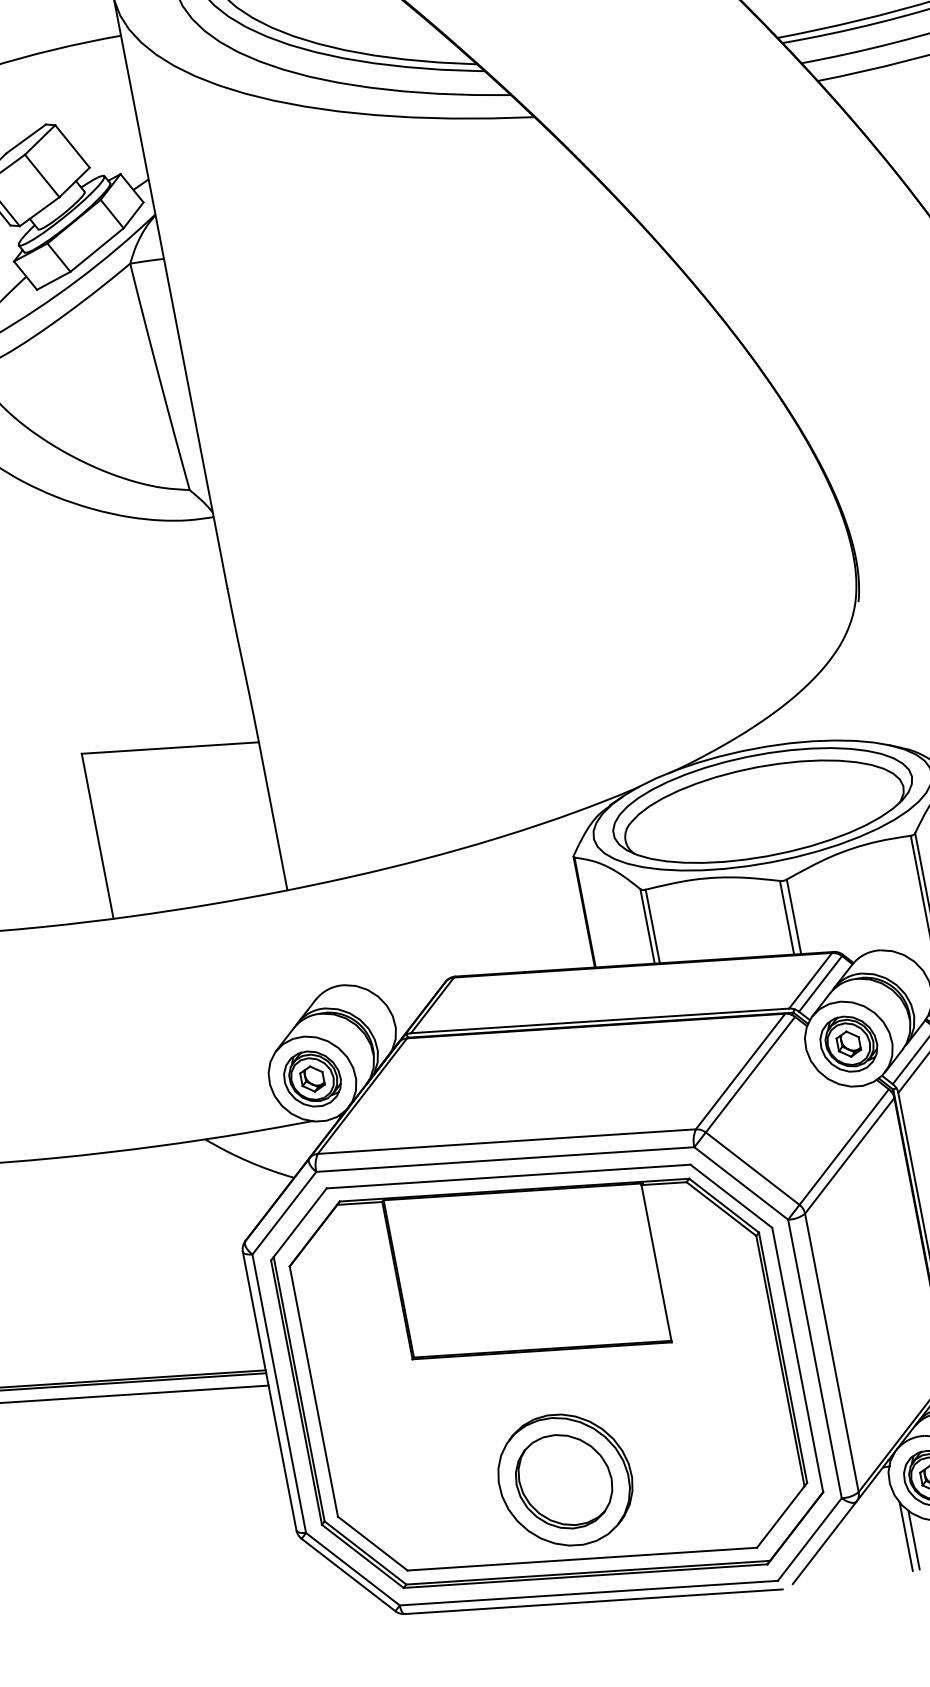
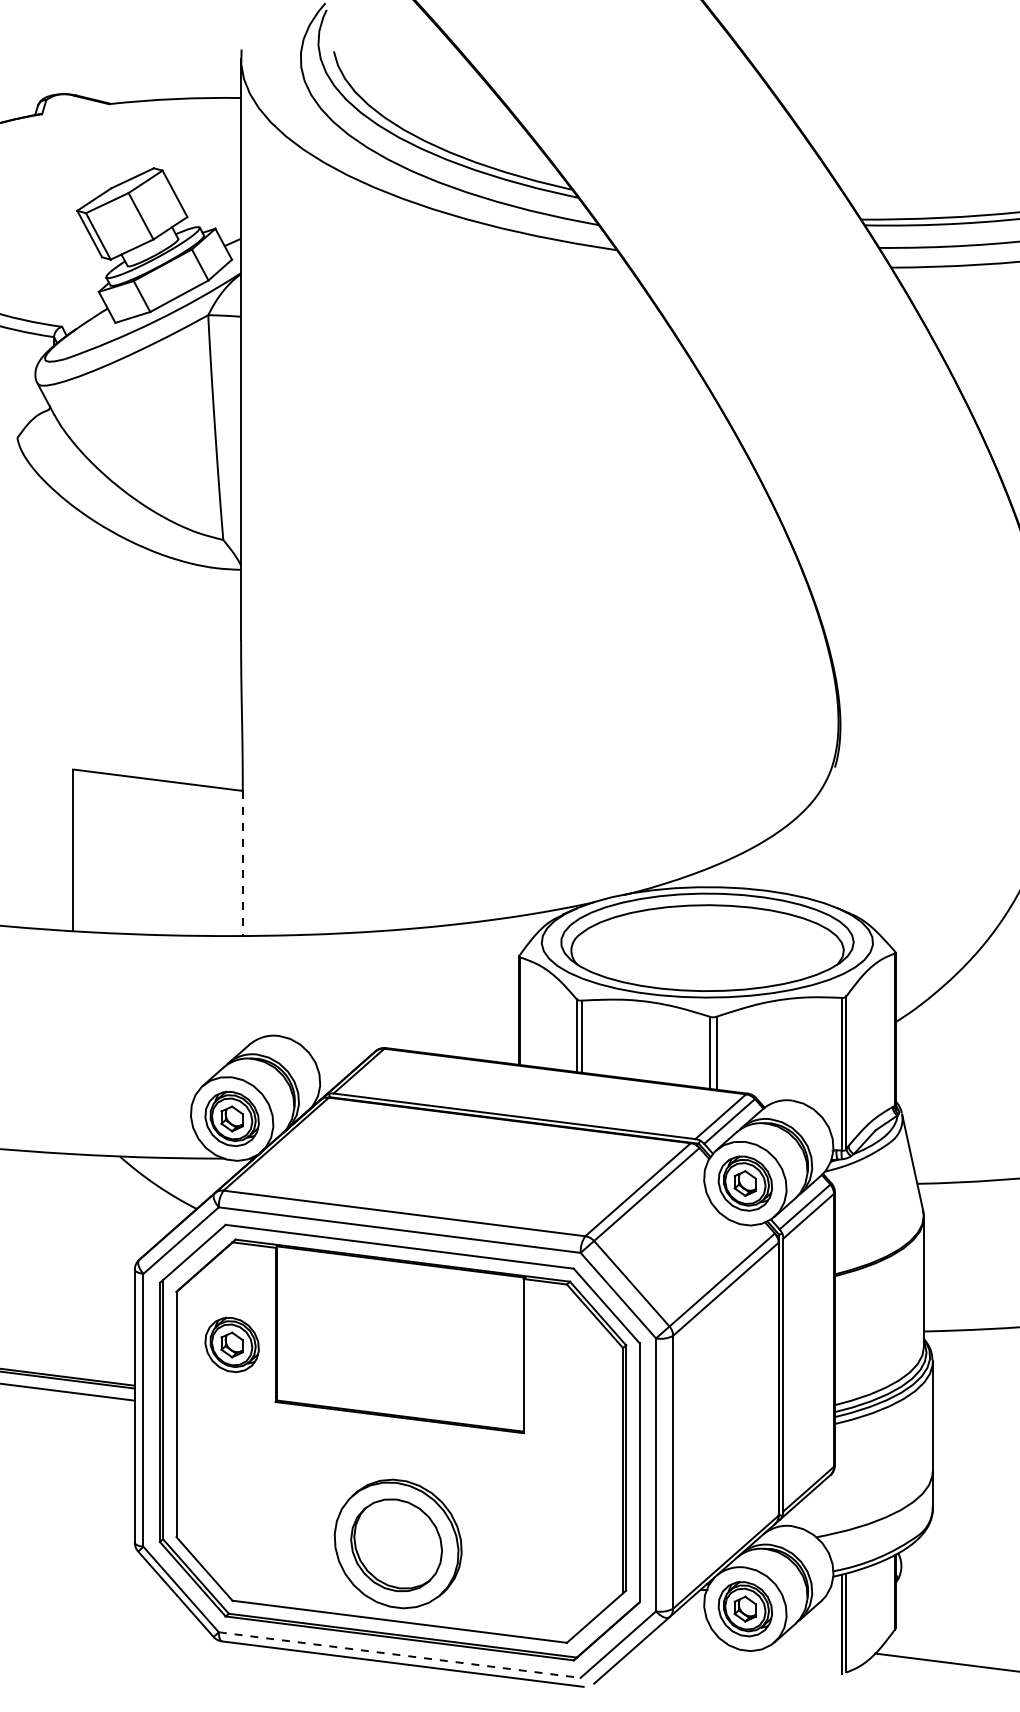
line: (272, 816) -> (242, 863), solid -> dashed
part: (356, 1309) -> (231, 1344), added
line: (905, 1536) -> (709, 1659), removed
line: (913, 1539) -> (716, 1663), removed
line: (589, 1593) -> (400, 1655), solid -> dashed

